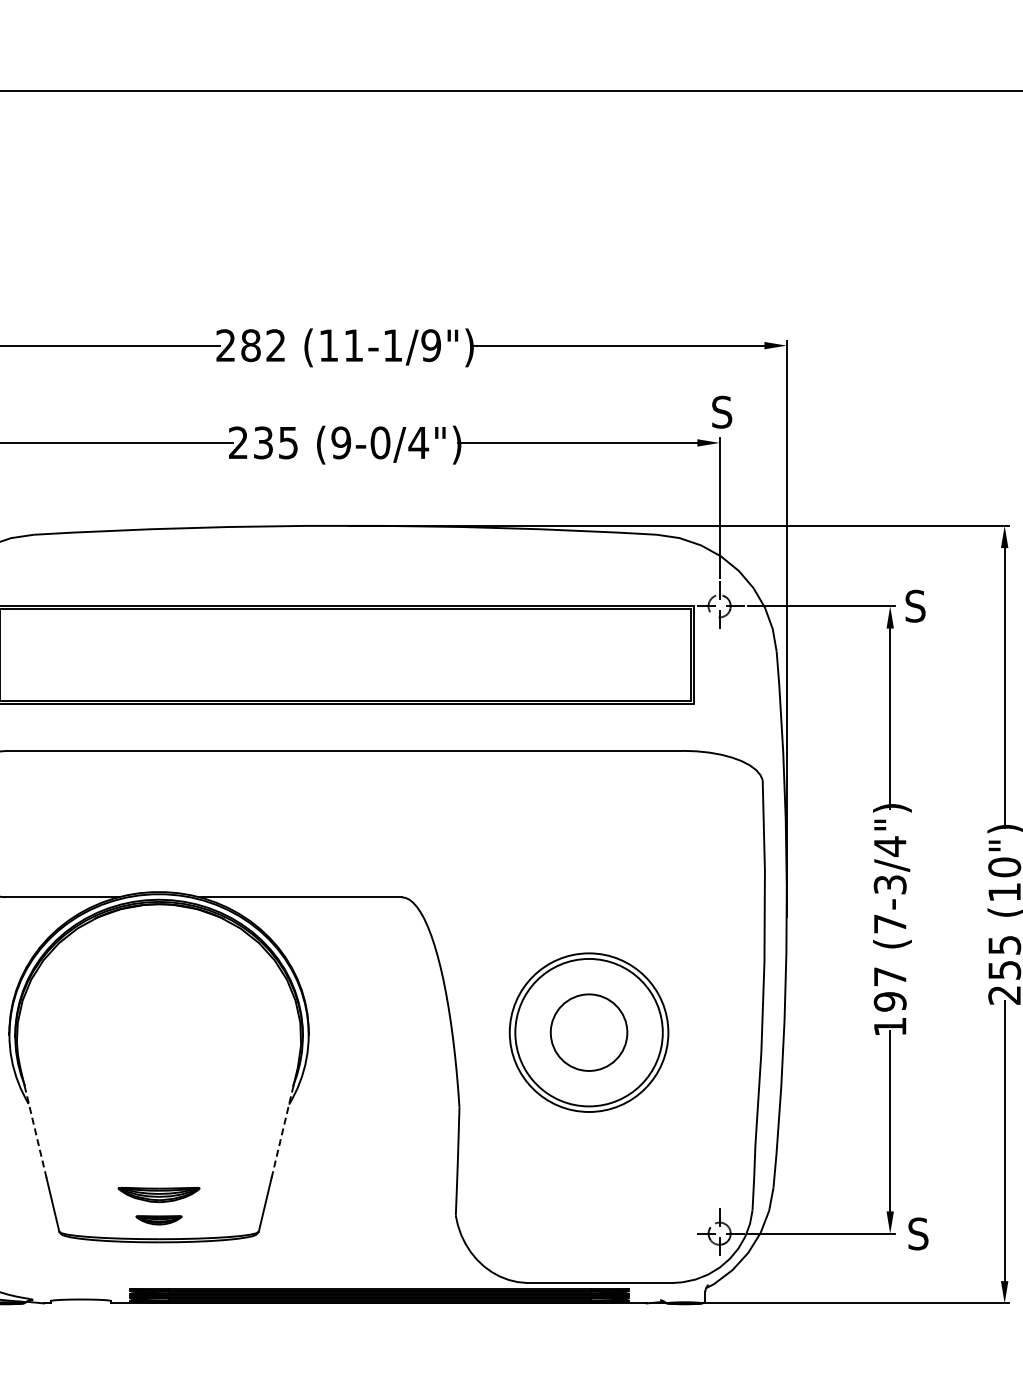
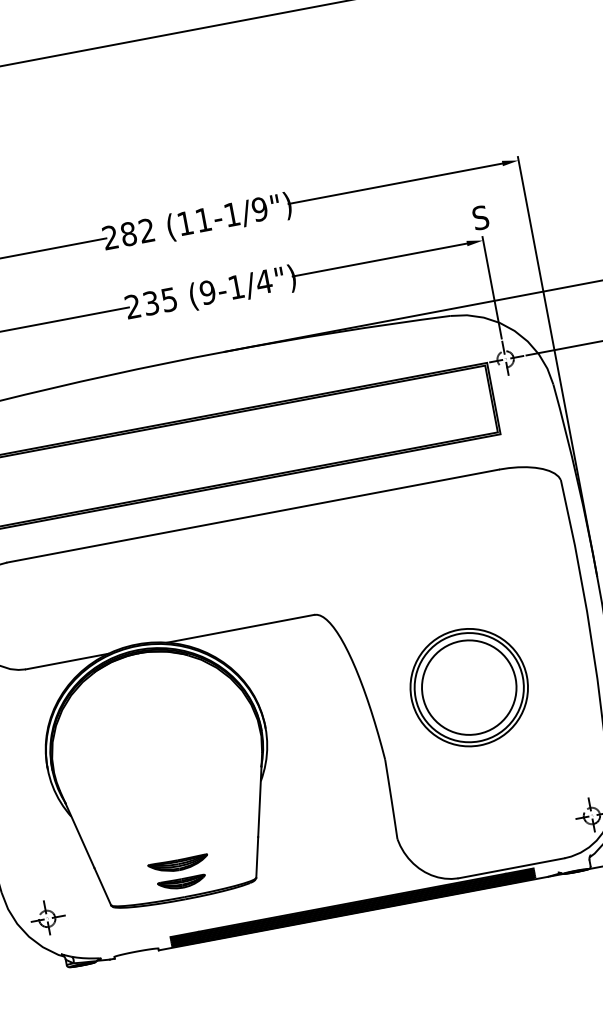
text: (380, 442) -> (236, 286), (9-0/4") -> (9-1/4")
circle: (588, 1032) -> (468, 687), size x1.67
line: (35, 1131) -> (79, 835), dashed -> solid
line: (282, 1131) -> (259, 801), dashed -> solid
part: (158, 1220) -> (181, 883), size x1.43

